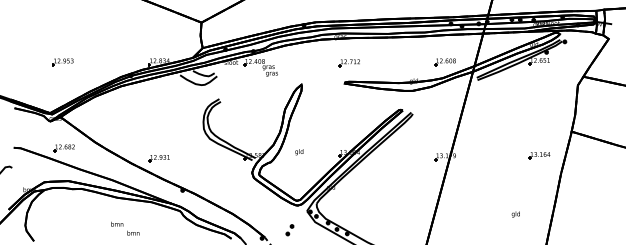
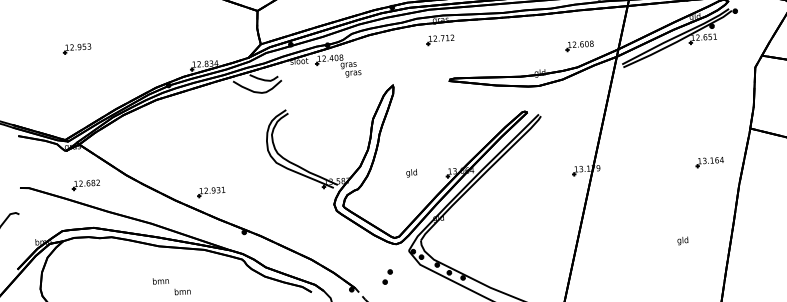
part: (62, 62) -> (76, 49), moved
part: (348, 63) -> (439, 40), moved
text: (299, 152) -> (411, 173), moved

